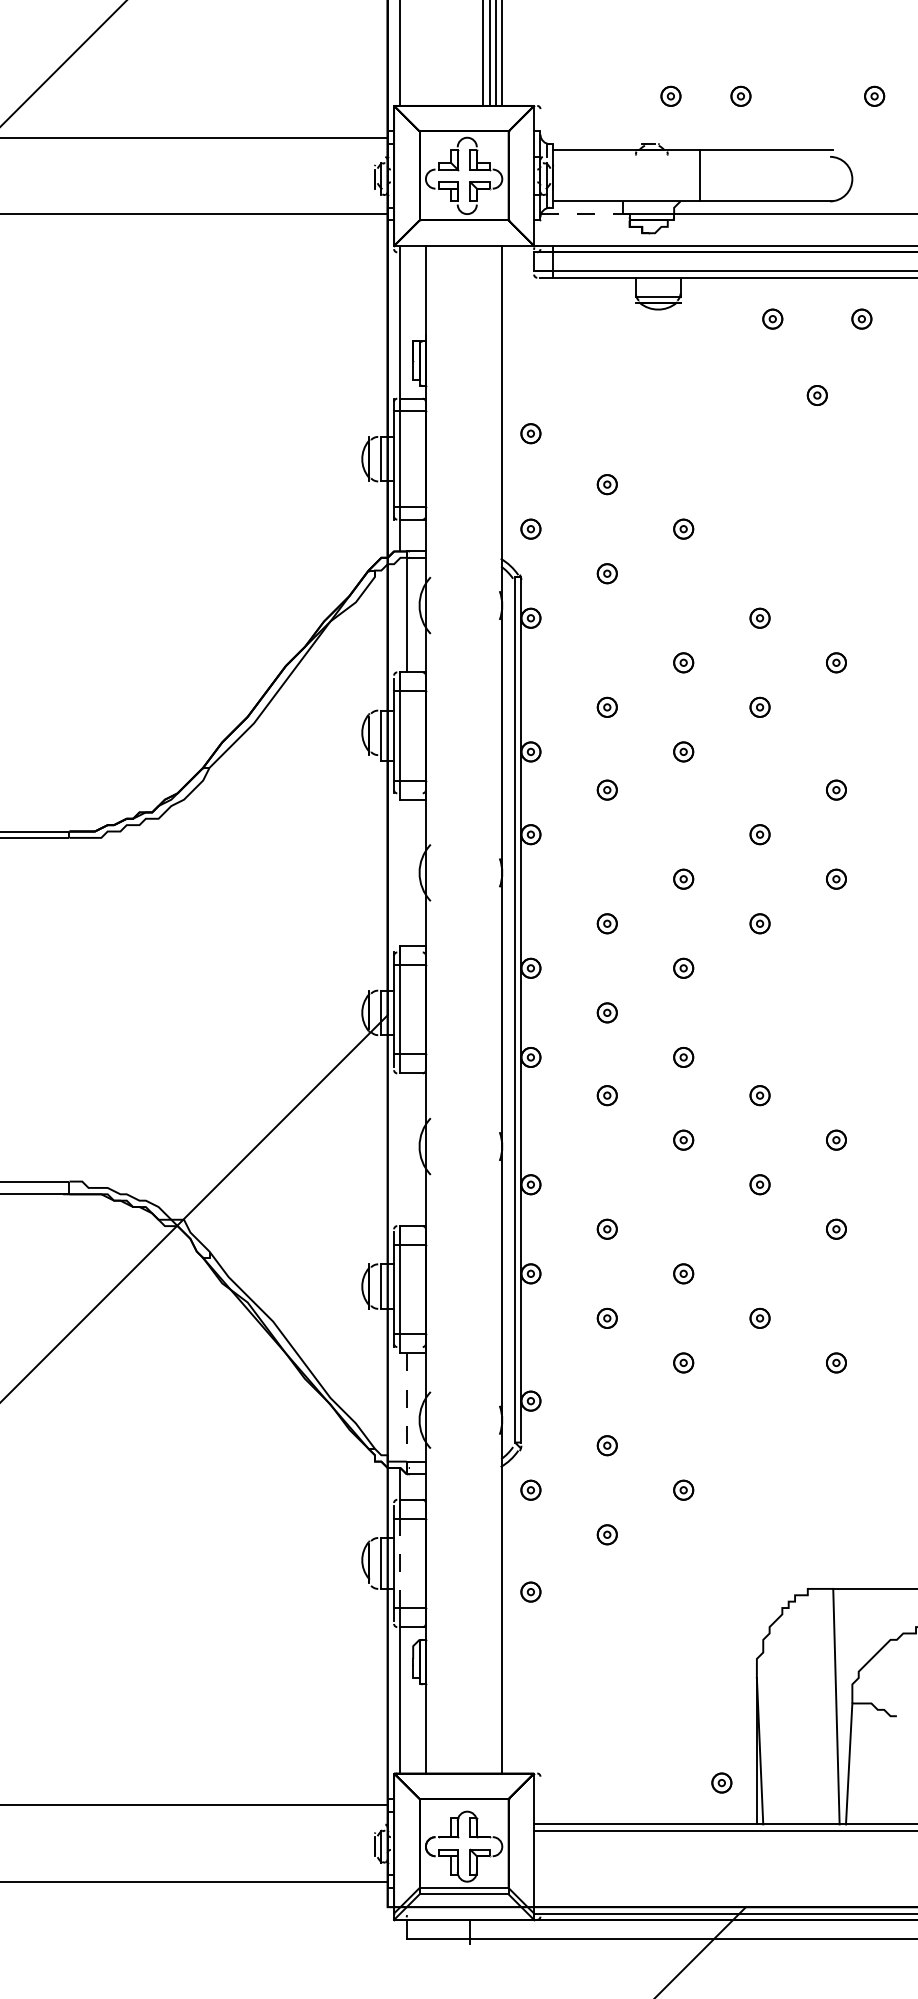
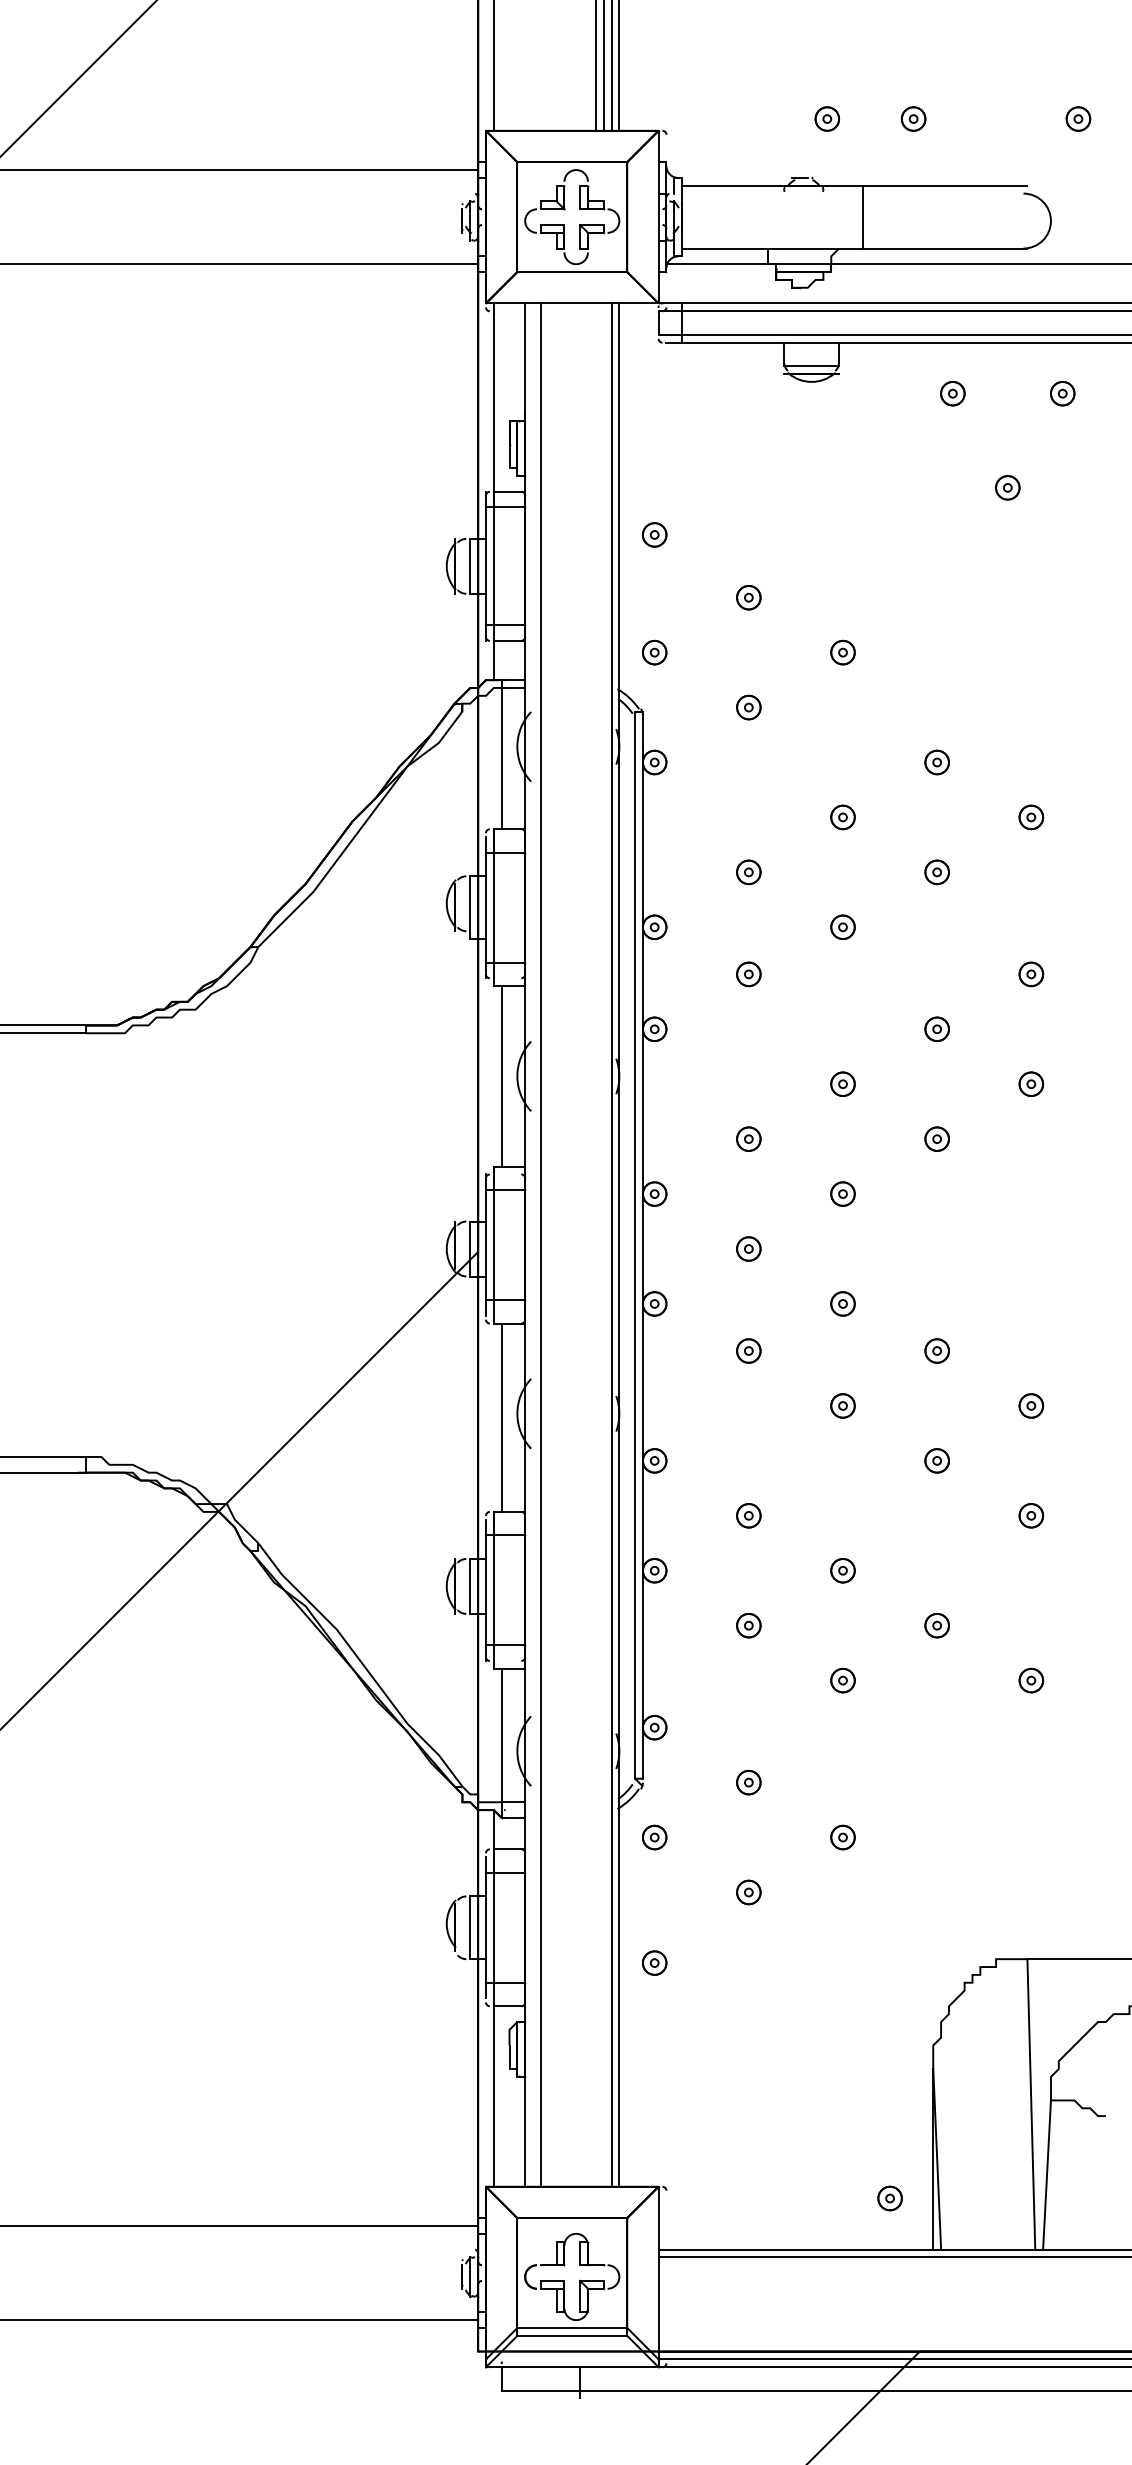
line: (585, 214) -> (721, 264), dashed -> solid
line: (406, 872) -> (501, 1076), added
line: (438, 1009) -> (540, 1244), added
line: (495, 1009) -> (611, 1244), added
line: (406, 1149) -> (501, 1417), added
line: (406, 1407) -> (501, 1735), dashed -> solid
line: (400, 1563) -> (493, 1927), dashed -> solid

